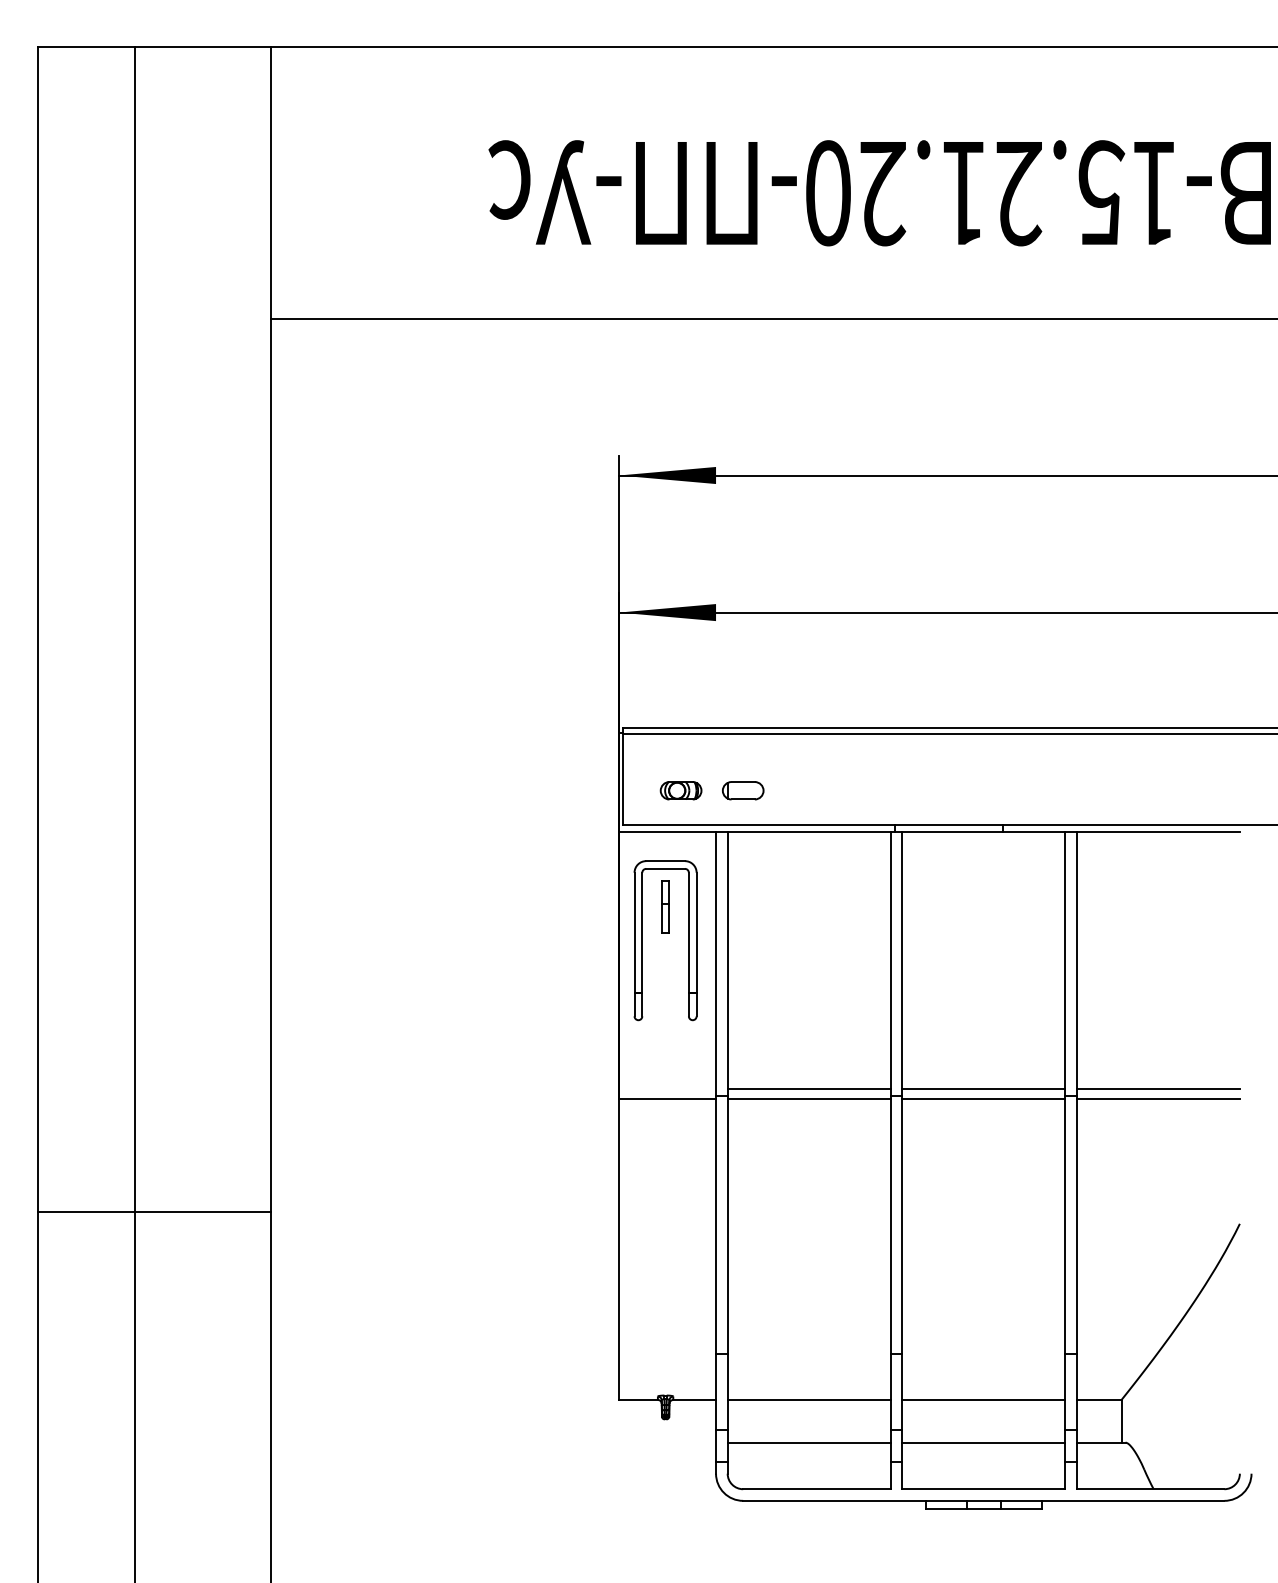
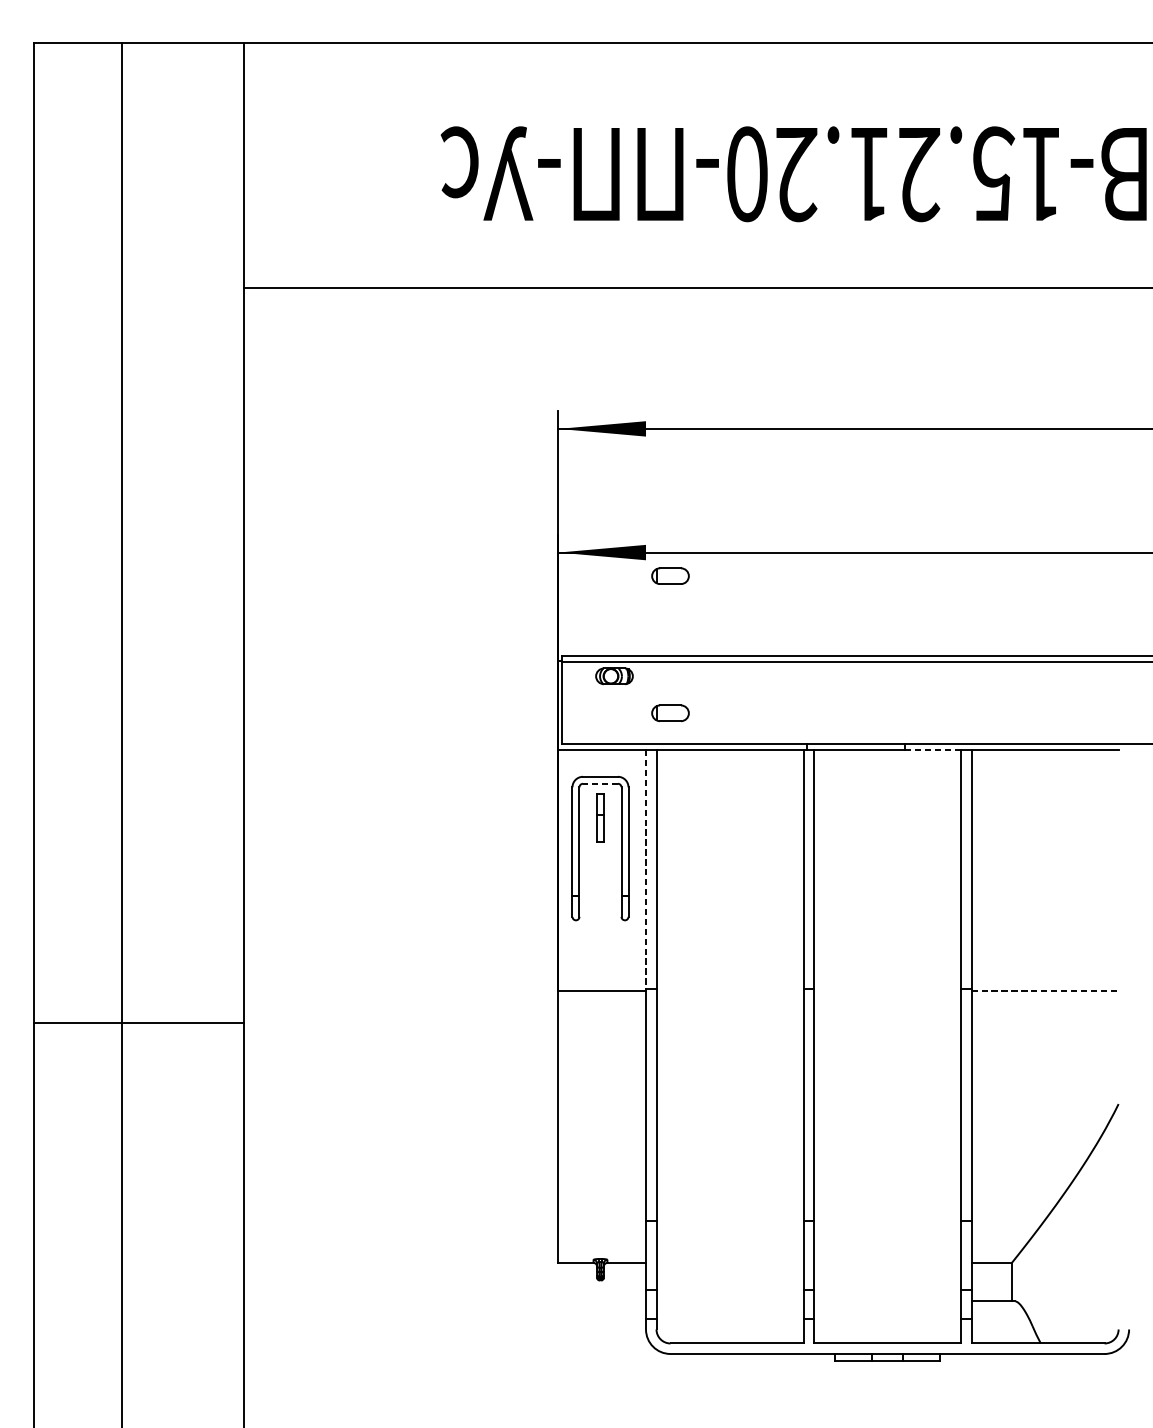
part: (743, 638) -> (670, 575), added
part: (680, 790) -> (613, 676), moved
line: (1033, 831) -> (932, 750), solid -> dashed
line: (665, 868) -> (600, 783), solid -> dashed
line: (716, 964) -> (646, 870), solid -> dashed
line: (808, 1089) -> (729, 982), removed
line: (983, 1089) -> (887, 982), removed
line: (1157, 1089) -> (1044, 982), removed
line: (808, 1098) -> (729, 990), removed
line: (983, 1098) -> (887, 990), removed
line: (1158, 1098) -> (1045, 990), solid -> dashed
line: (154, 1211) -> (139, 1022), moved
line: (808, 1399) -> (729, 1262), removed
line: (983, 1399) -> (887, 1262), removed
line: (808, 1442) -> (729, 1301), removed
line: (983, 1442) -> (887, 1301), removed

